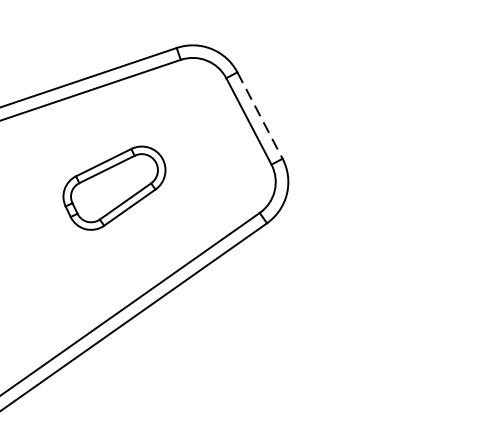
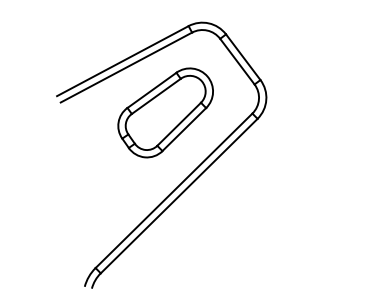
line: (260, 116) -> (243, 57), dashed -> solid
part: (113, 186) -> (165, 112), size x1.67

